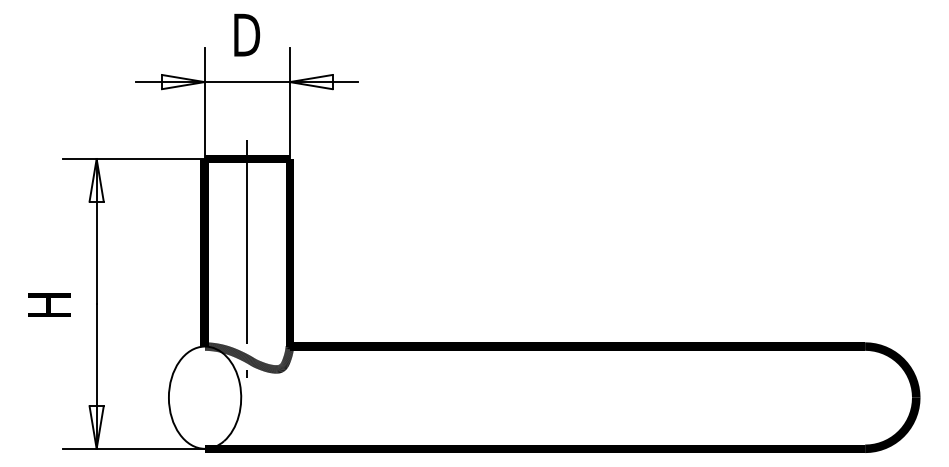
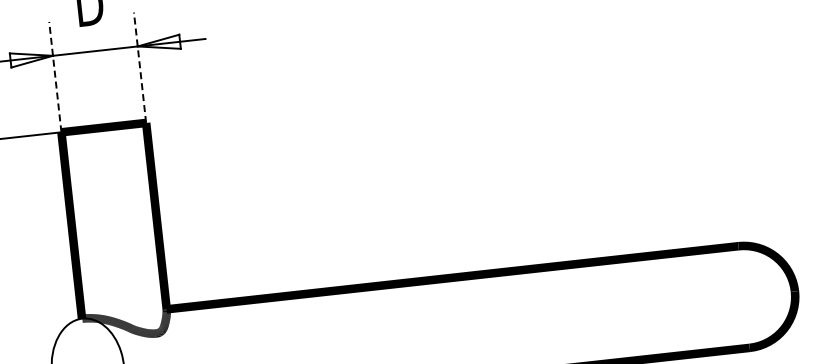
line: (204, 103) -> (55, 77), solid -> dashed
line: (289, 103) -> (139, 67), solid -> dashed
line: (247, 258) -> (114, 226), removed

